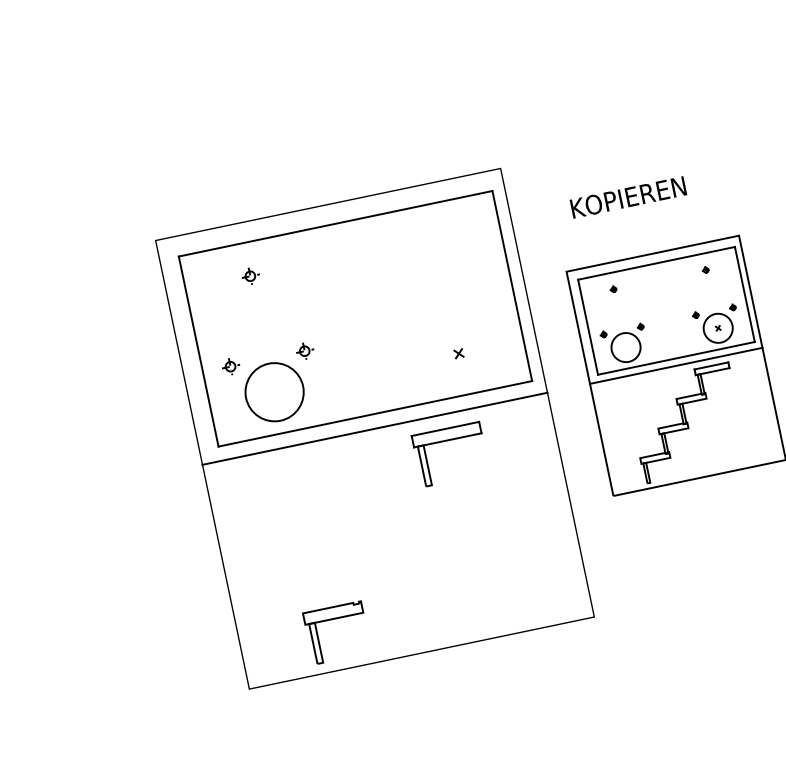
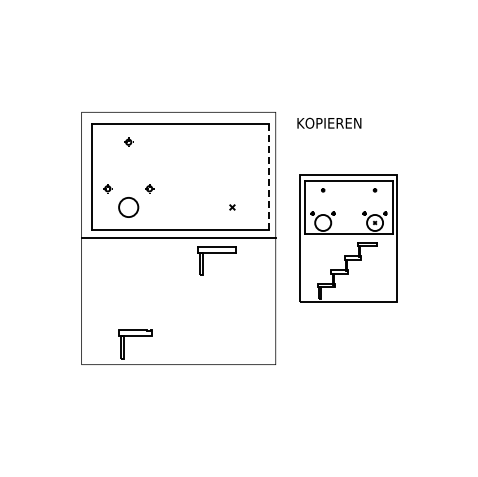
text: (628, 195) -> (329, 122), moved
line: (511, 287) -> (268, 177), solid -> dashed
line: (674, 366) -> (347, 238), removed
circle: (274, 392) -> (128, 207), size x0.6

